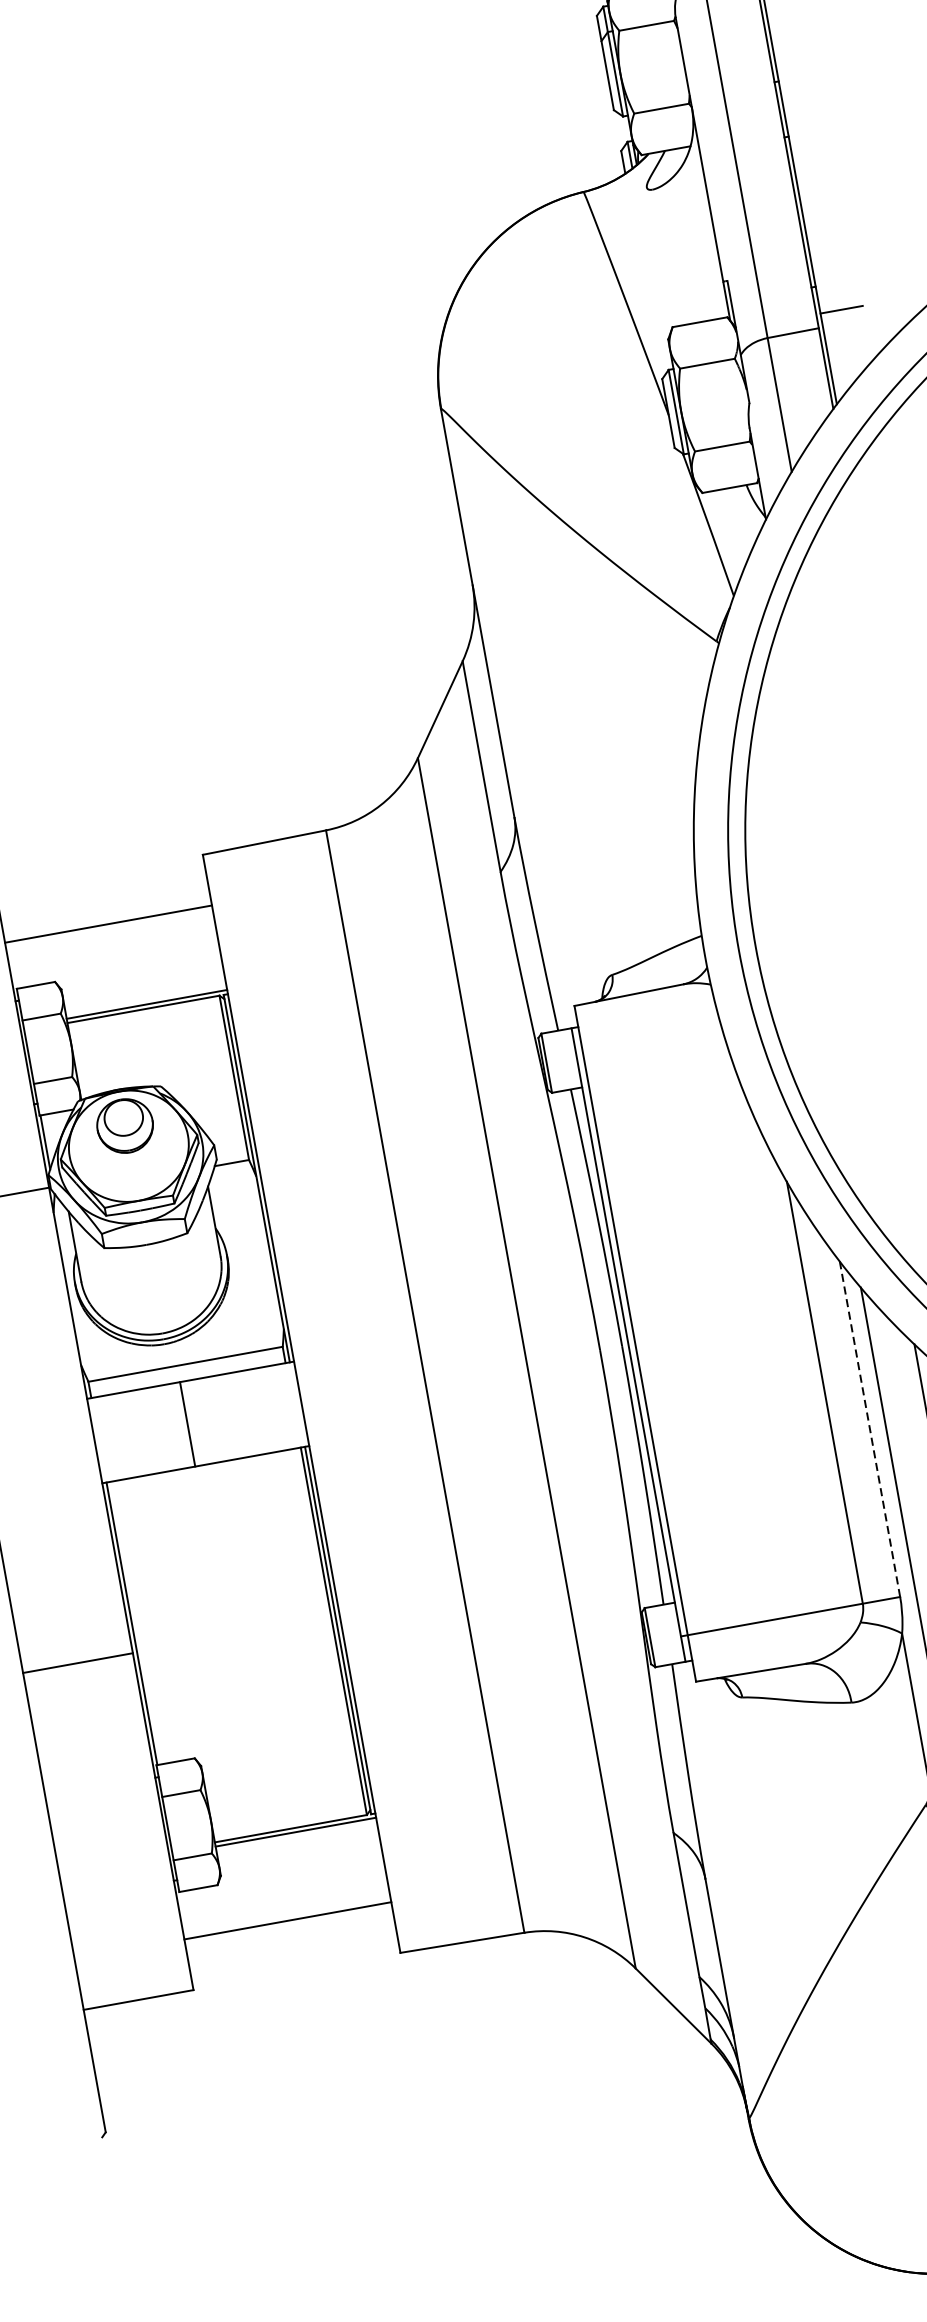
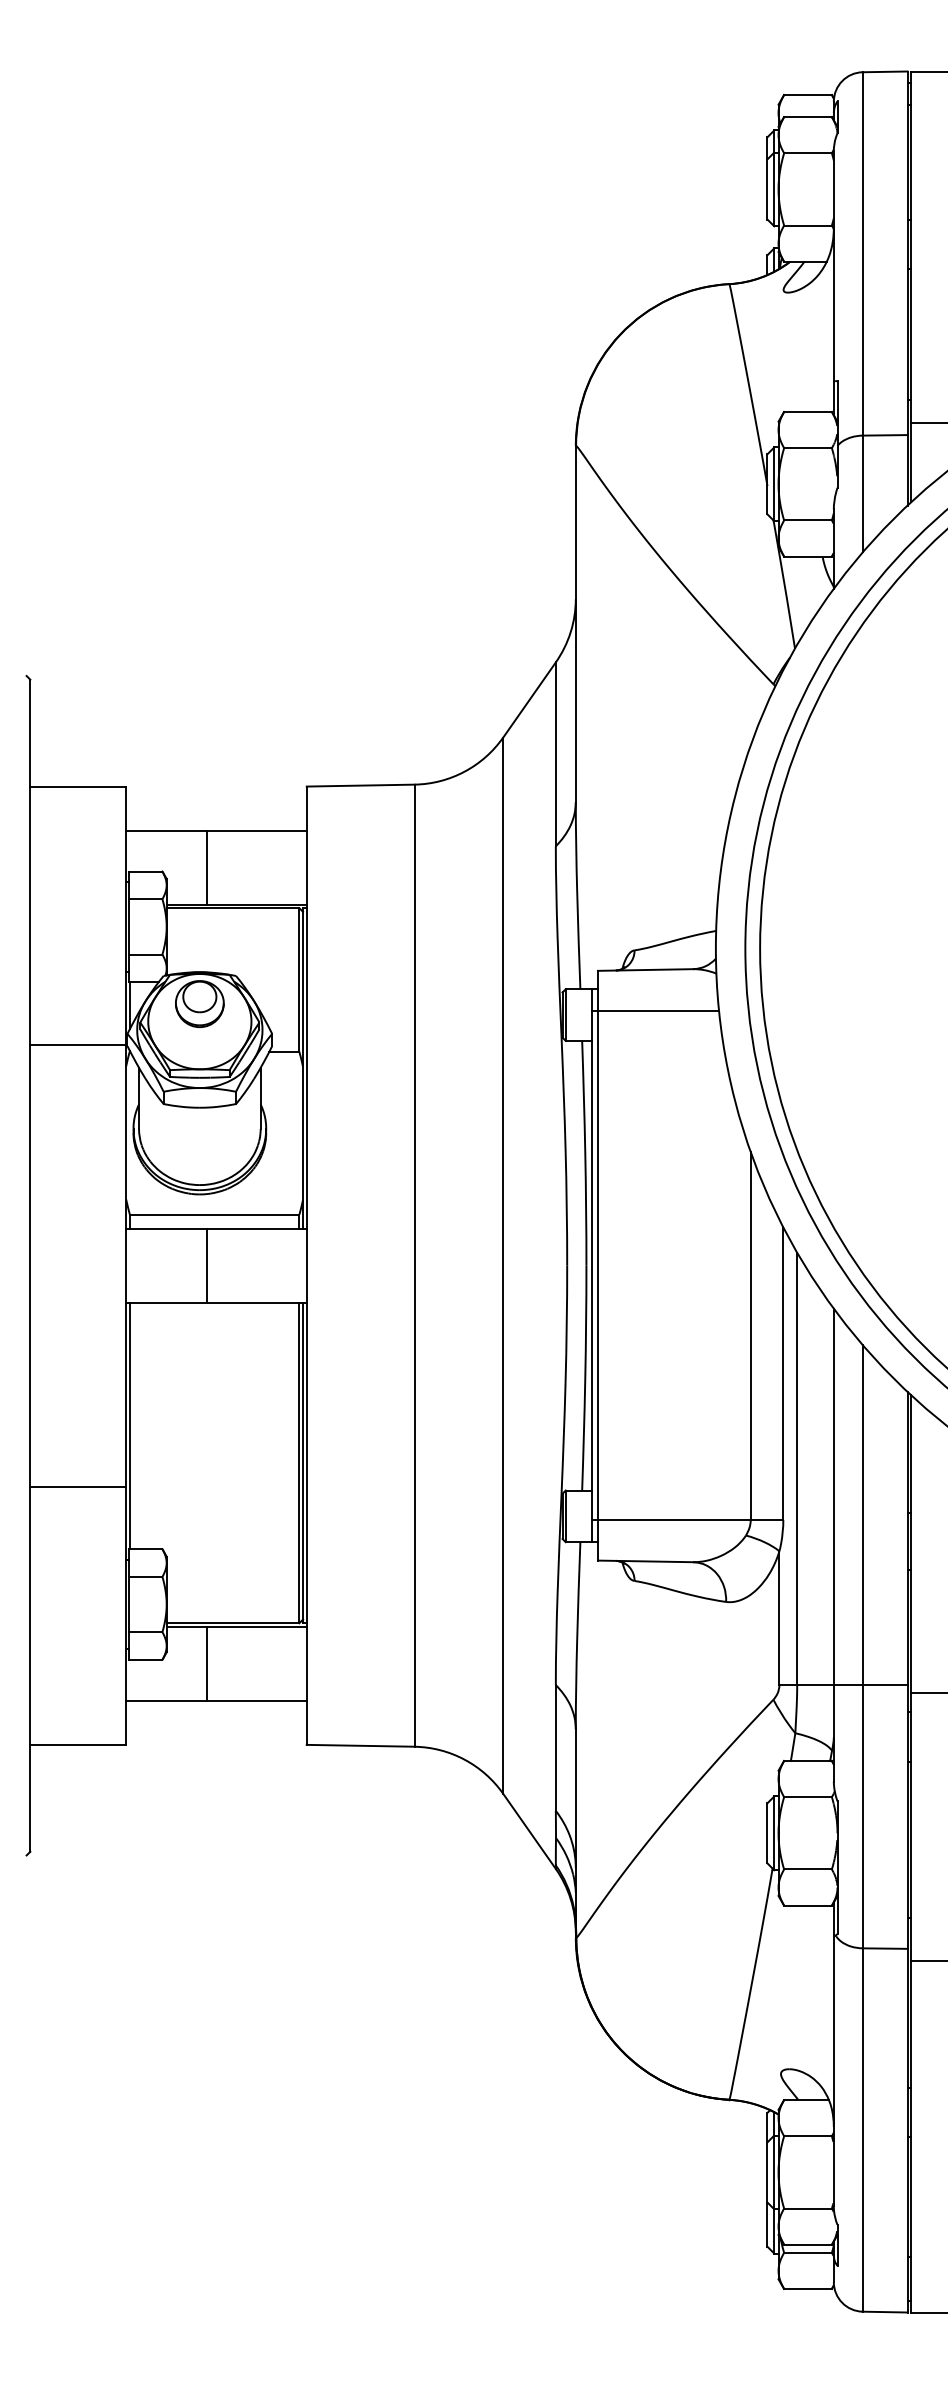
line: (105, 968) -> (207, 867), added
line: (648, 1040) -> (655, 1011), added
line: (870, 1429) -> (783, 1373), dashed -> solid
line: (78, 1662) -> (78, 1486), moved
line: (269, 1880) -> (207, 1663), added

